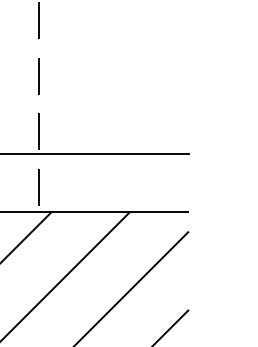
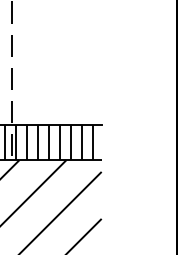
hatch: (100, 182) -> (48, 142), added

